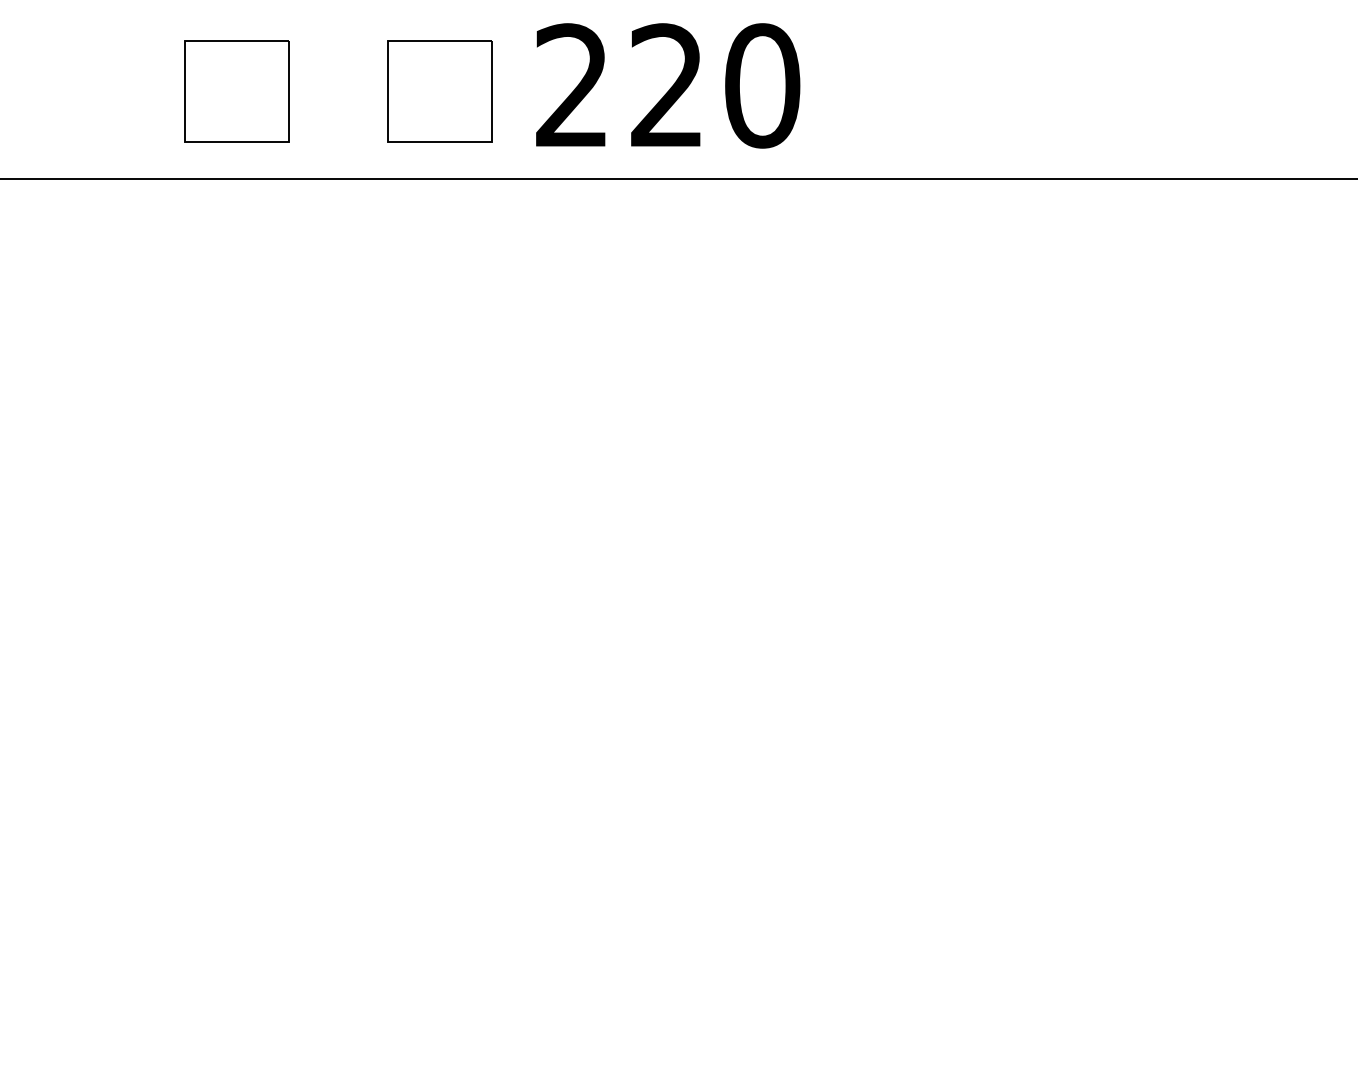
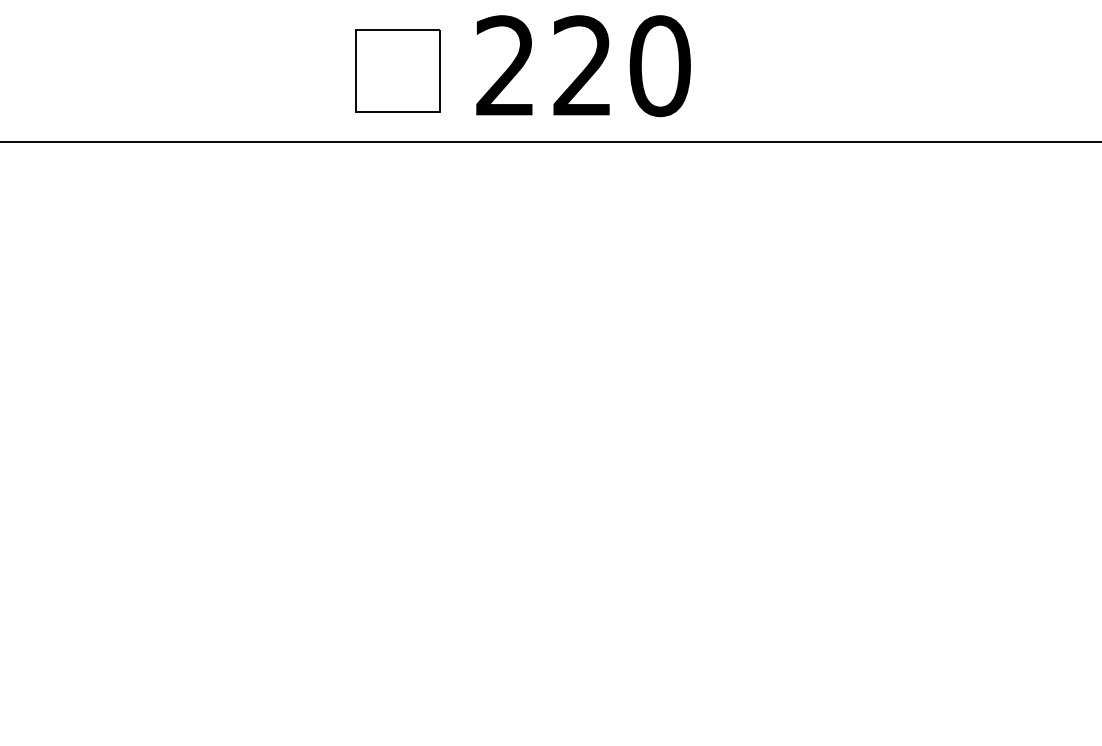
part: (236, 91) -> (232, 70), removed

